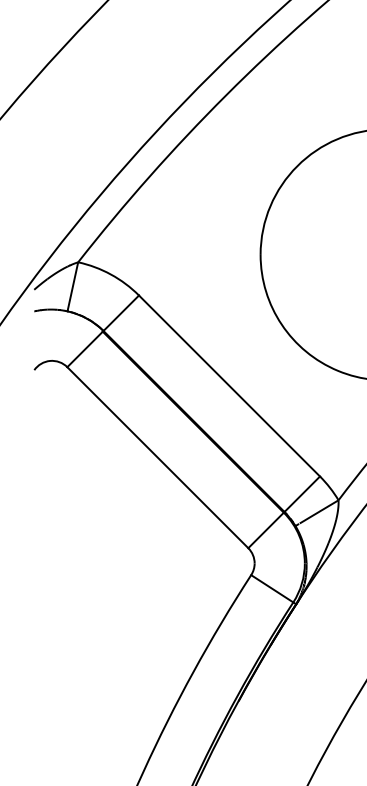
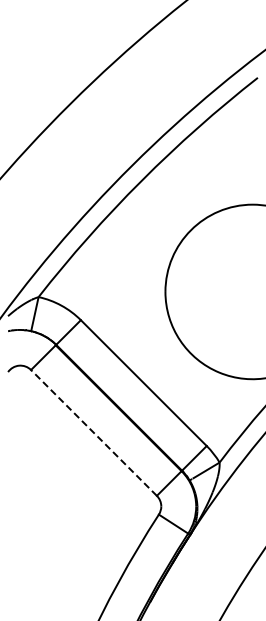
line: (157, 457) -> (93, 432), solid -> dashed

